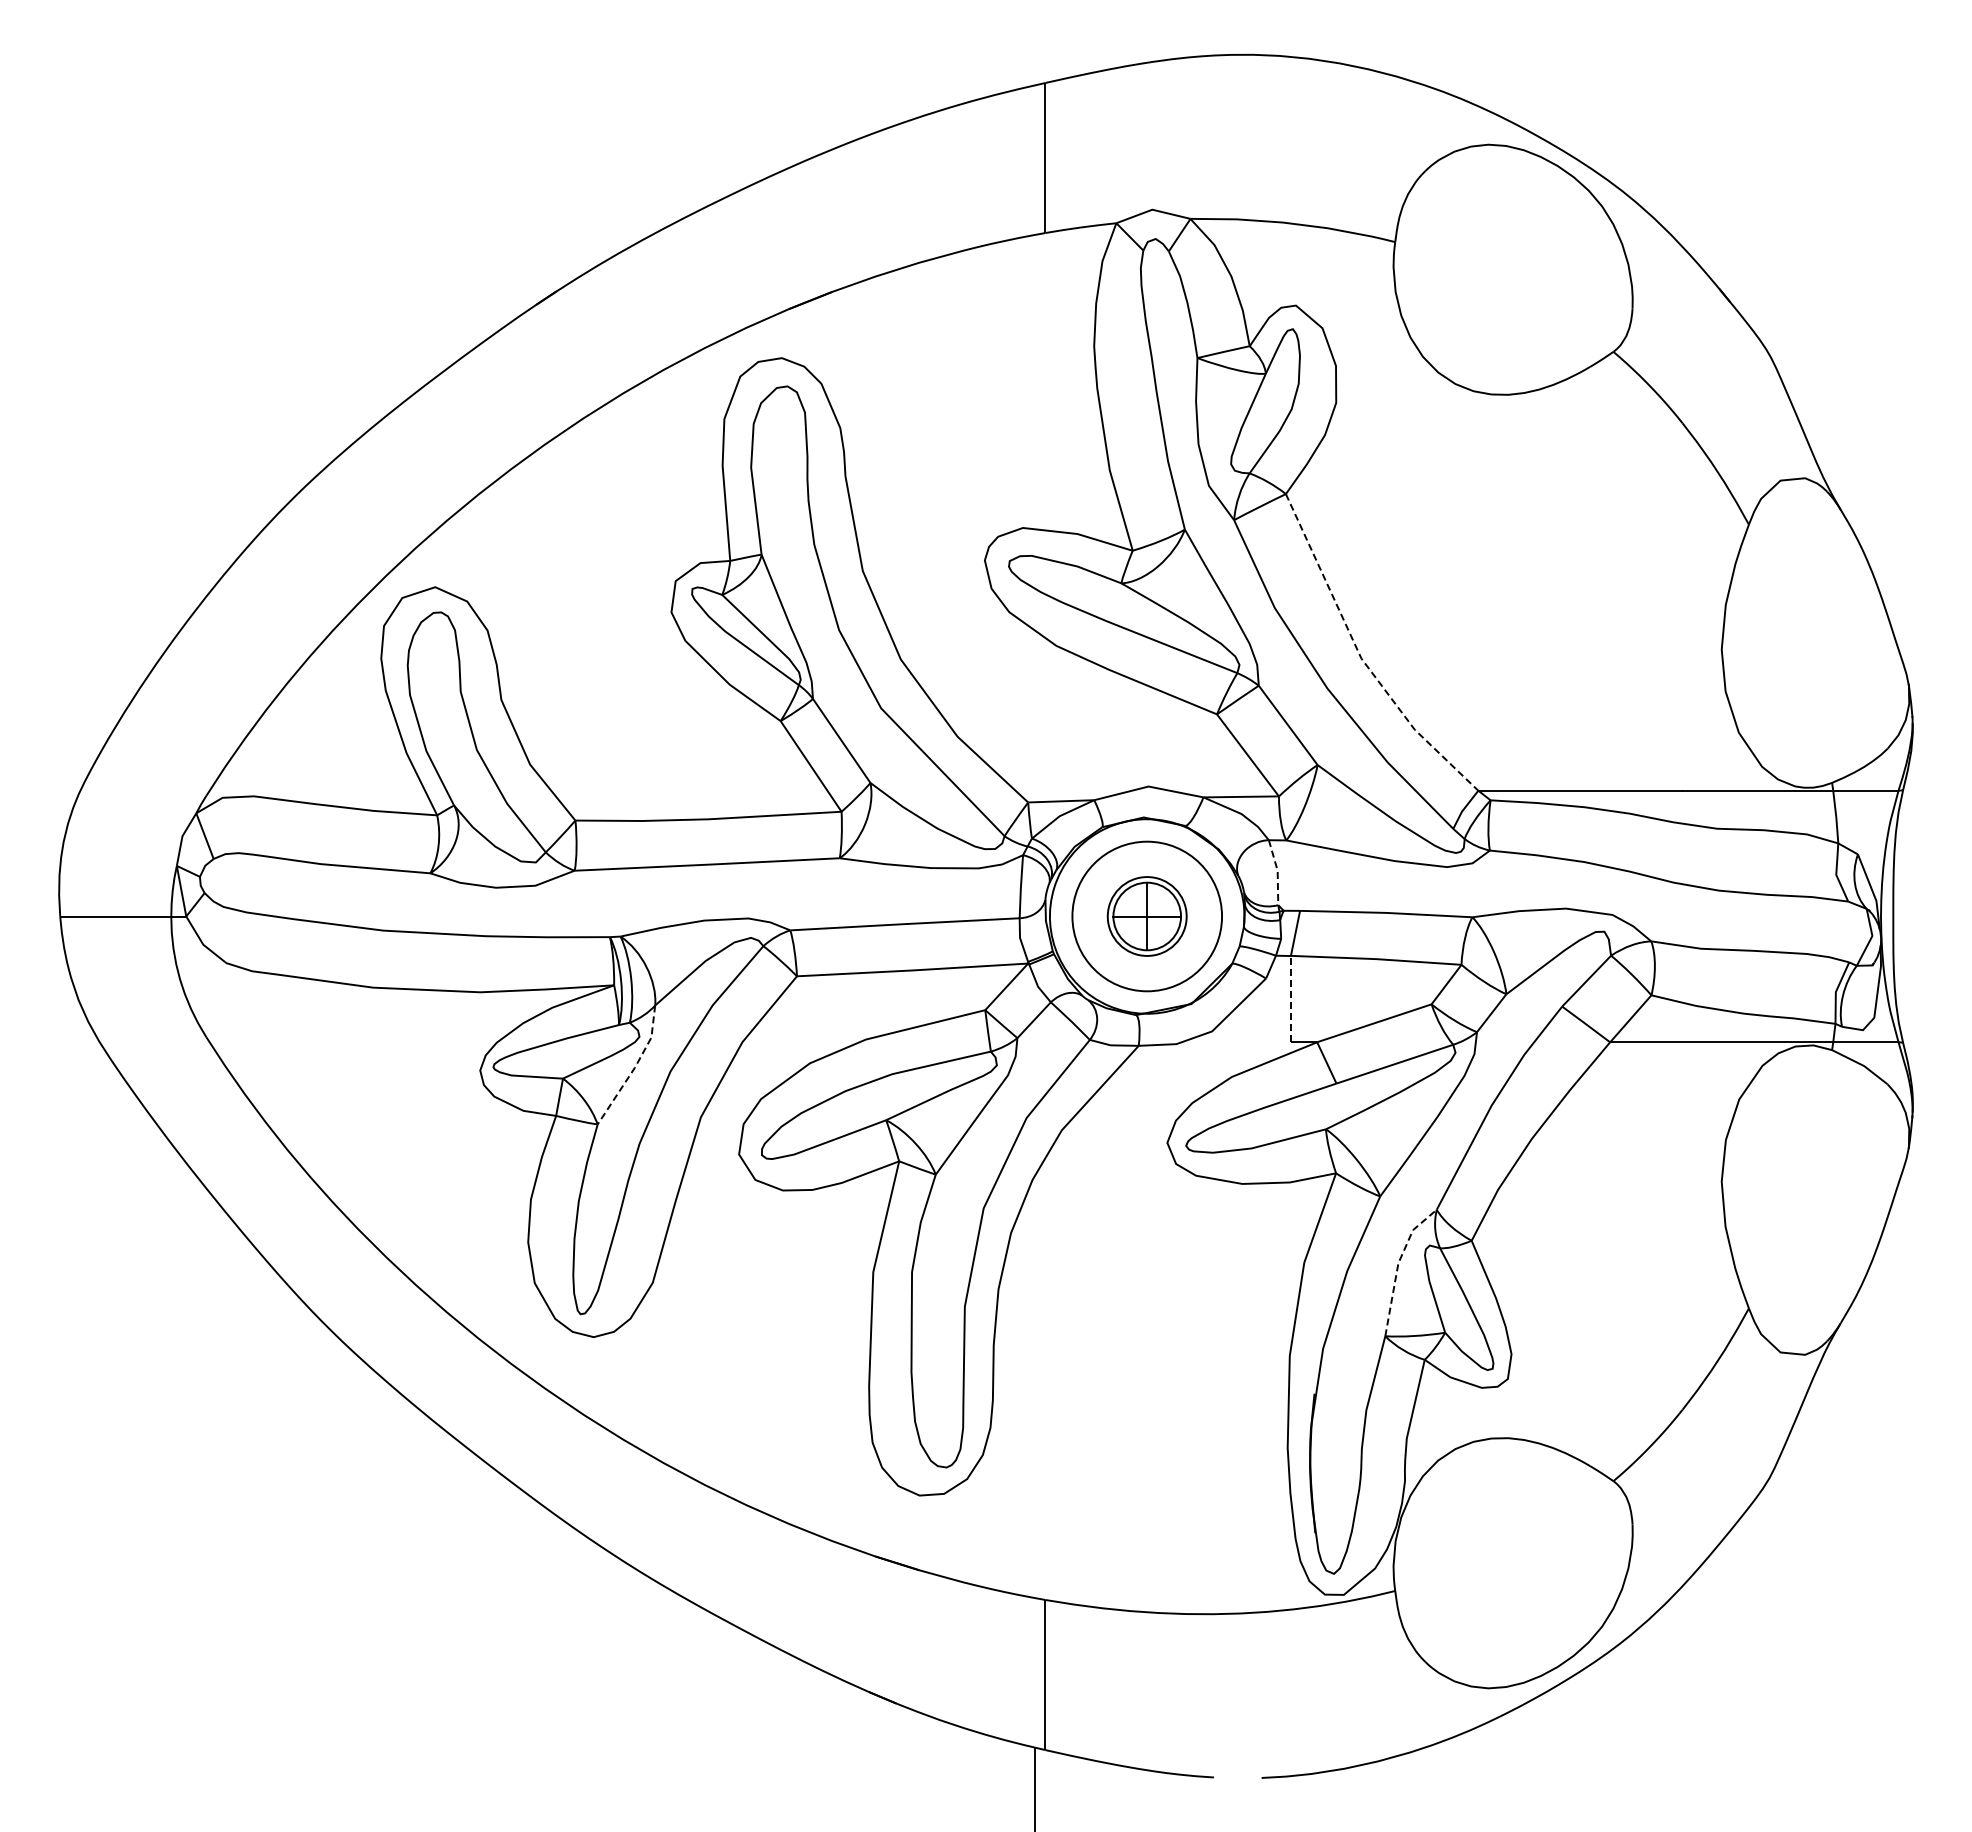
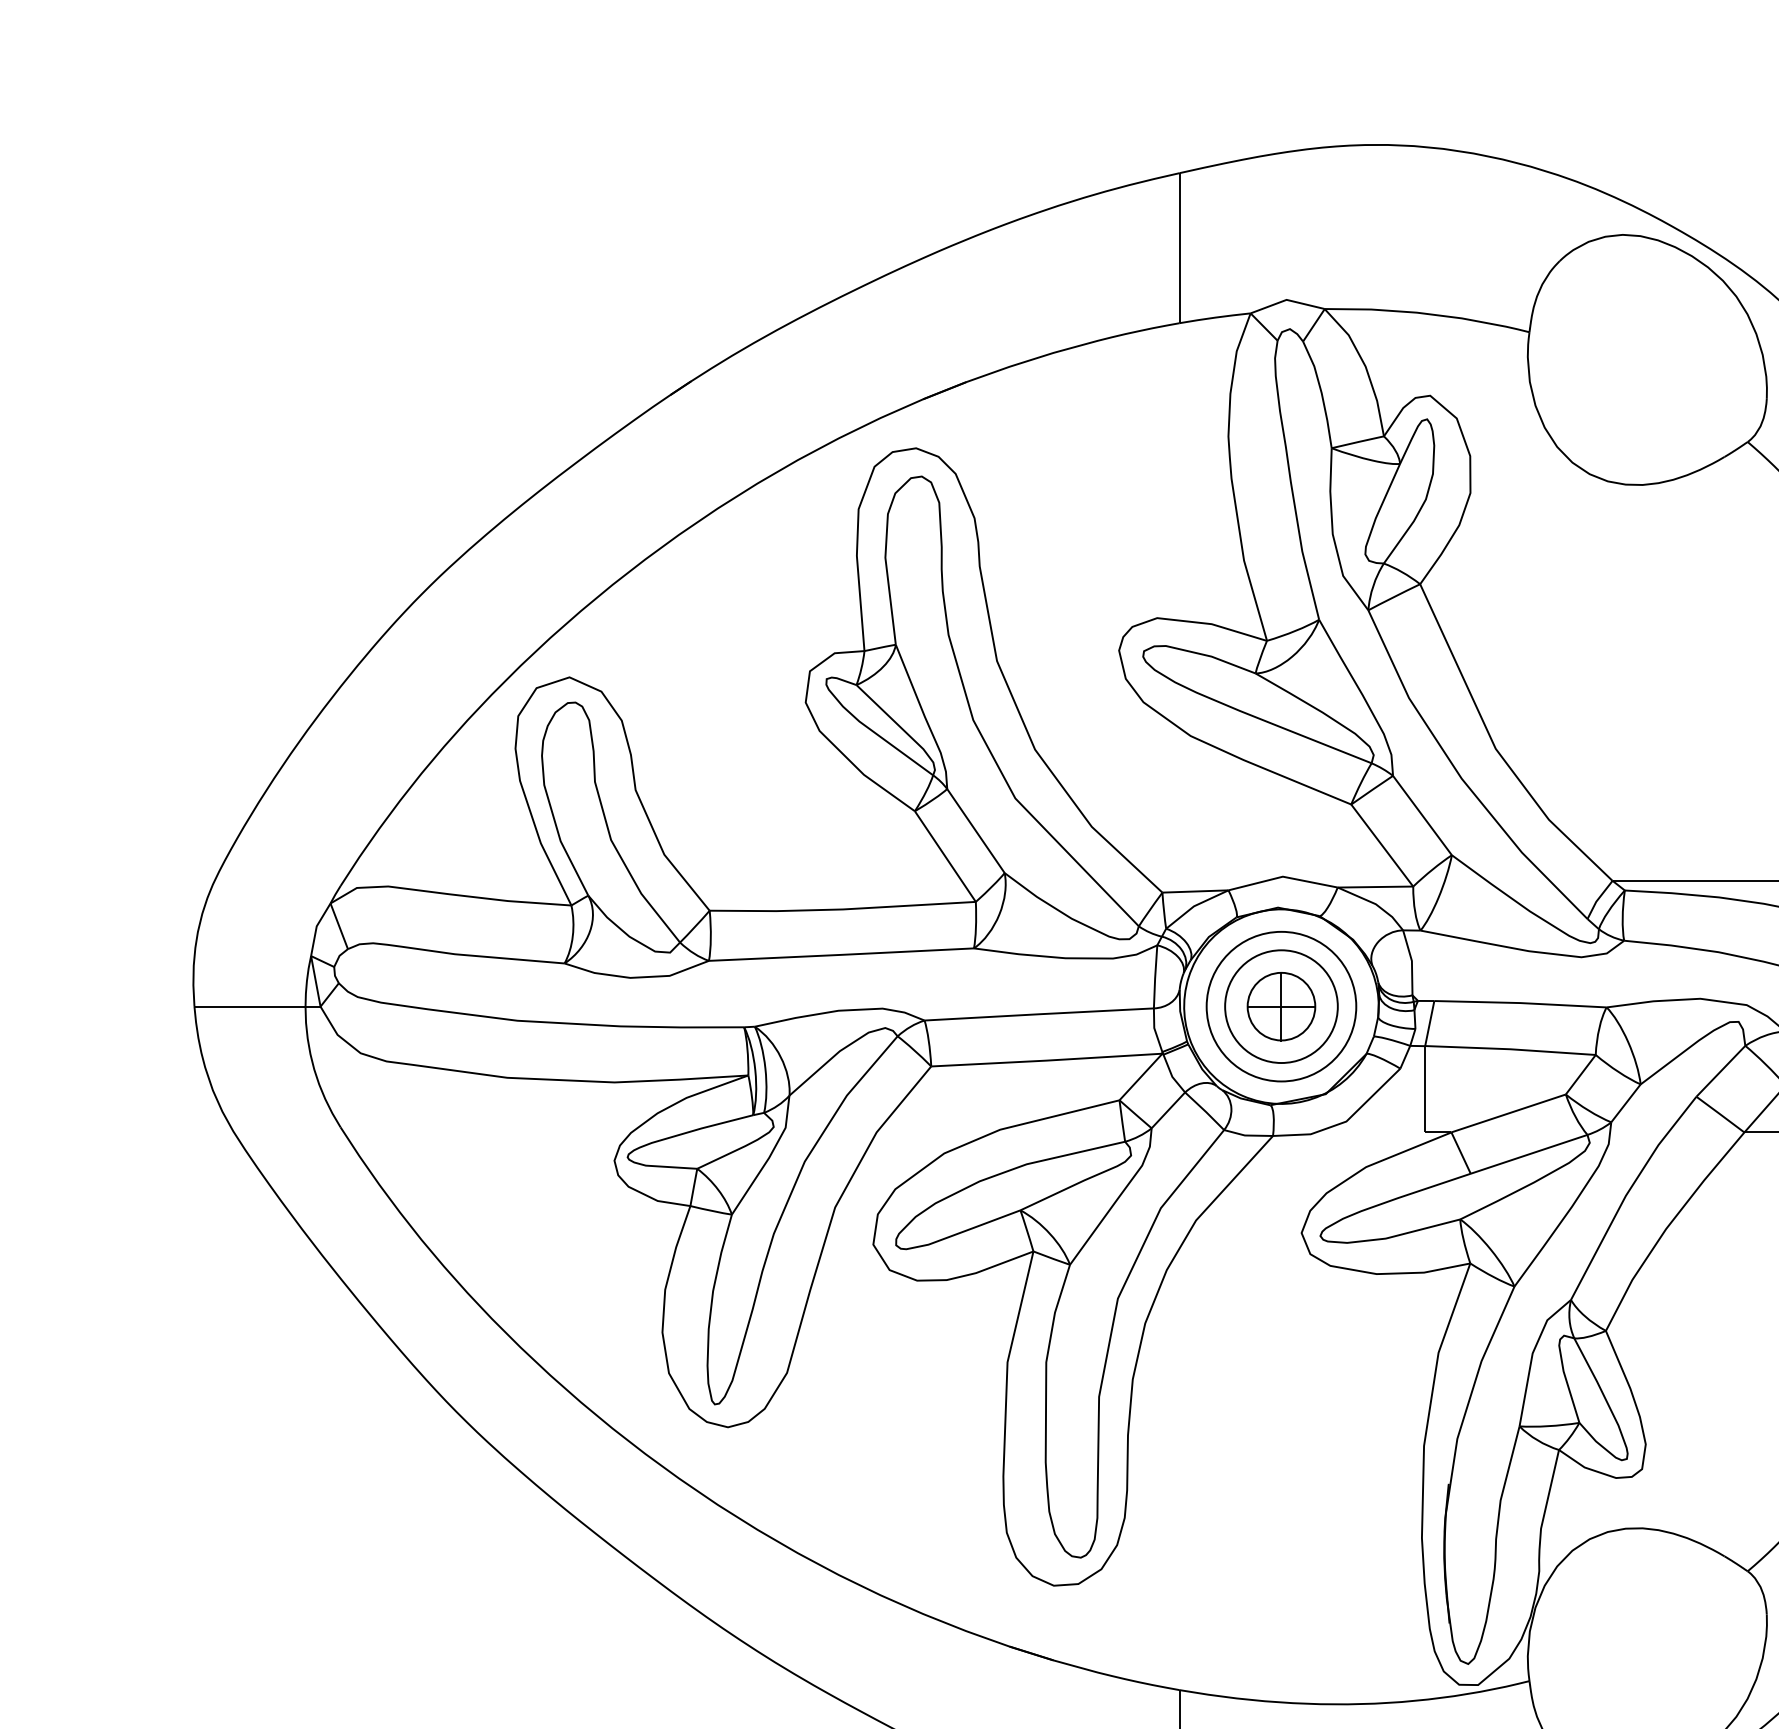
line: (1361, 657) -> (1495, 747), dashed -> solid
line: (1277, 871) -> (1411, 961), dashed -> solid
circle: (1146, 916) -> (1280, 1006), size x1.43
line: (1290, 998) -> (1424, 1088), dashed -> solid
line: (634, 1067) -> (768, 1157), dashed -> solid
line: (1398, 1265) -> (1532, 1355), dashed -> solid

